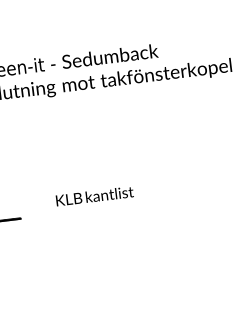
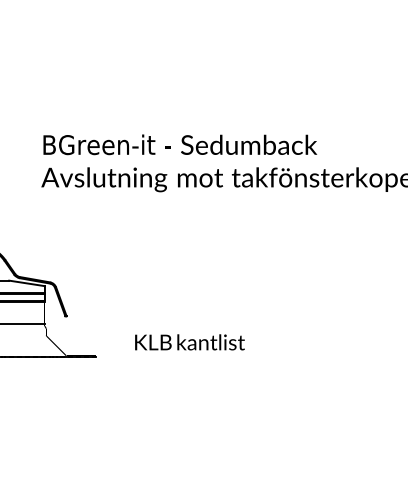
text: (94, 196) -> (189, 342), moved

